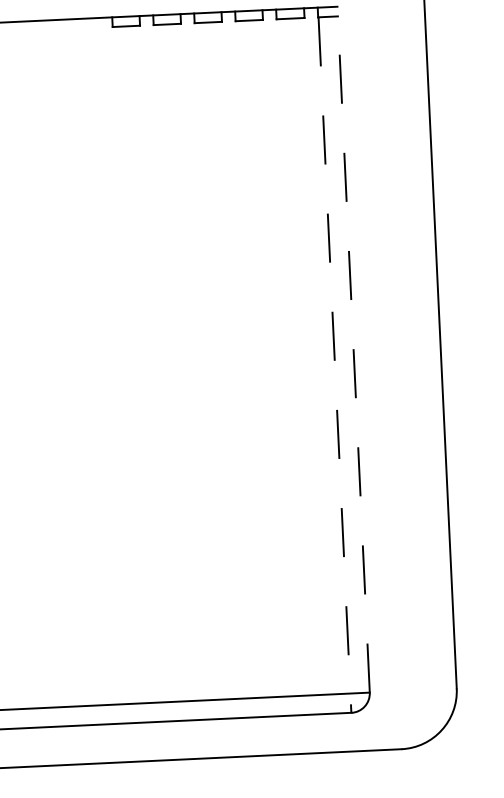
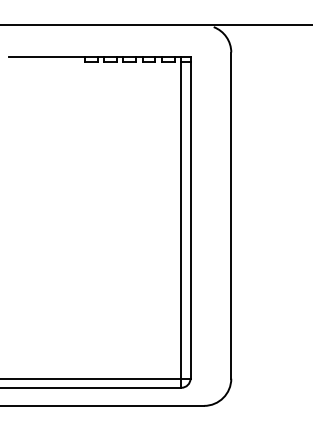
line: (353, 348) -> (190, 217), dashed -> solid
line: (335, 366) -> (181, 225), dashed -> solid

